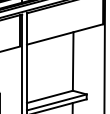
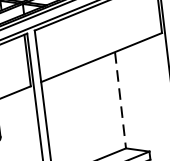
line: (73, 61) -> (121, 100), solid -> dashed

